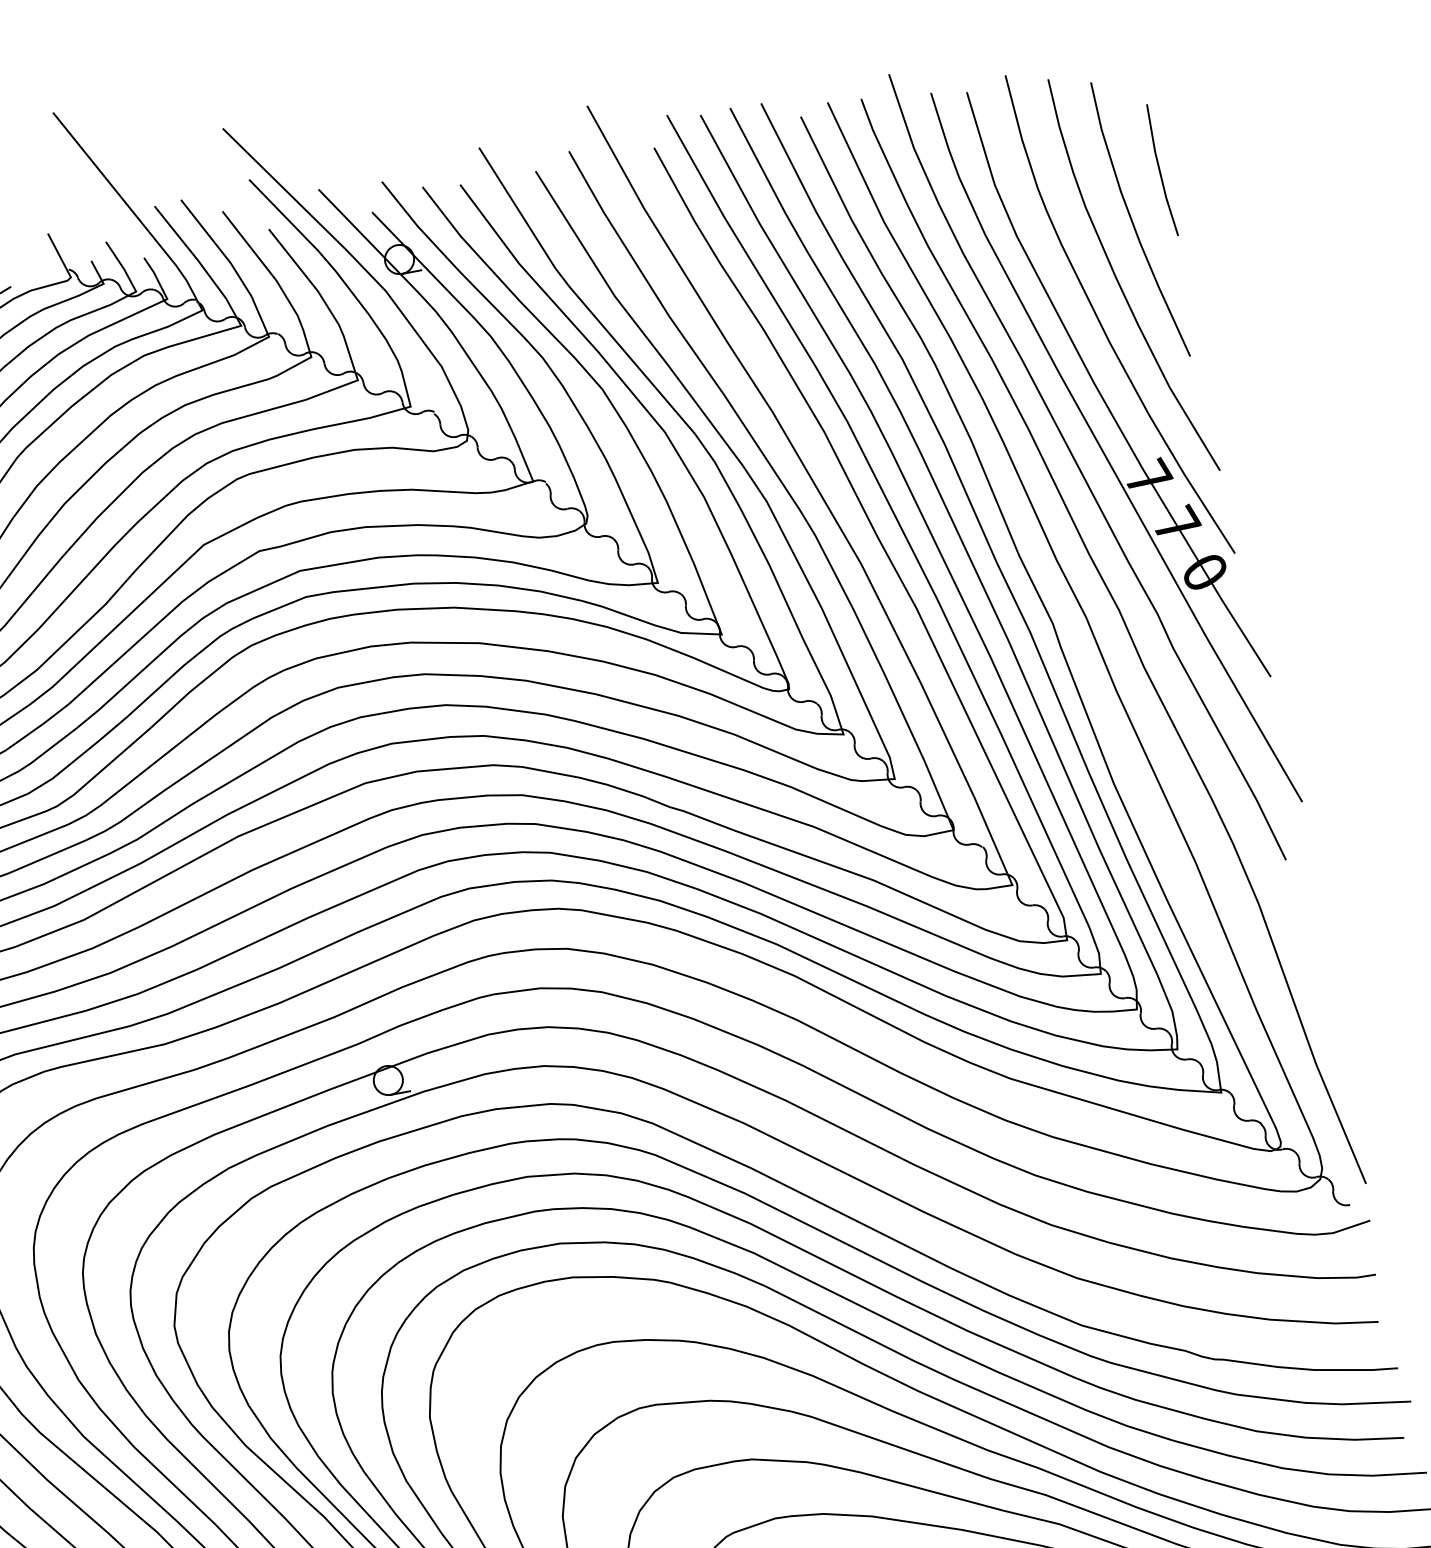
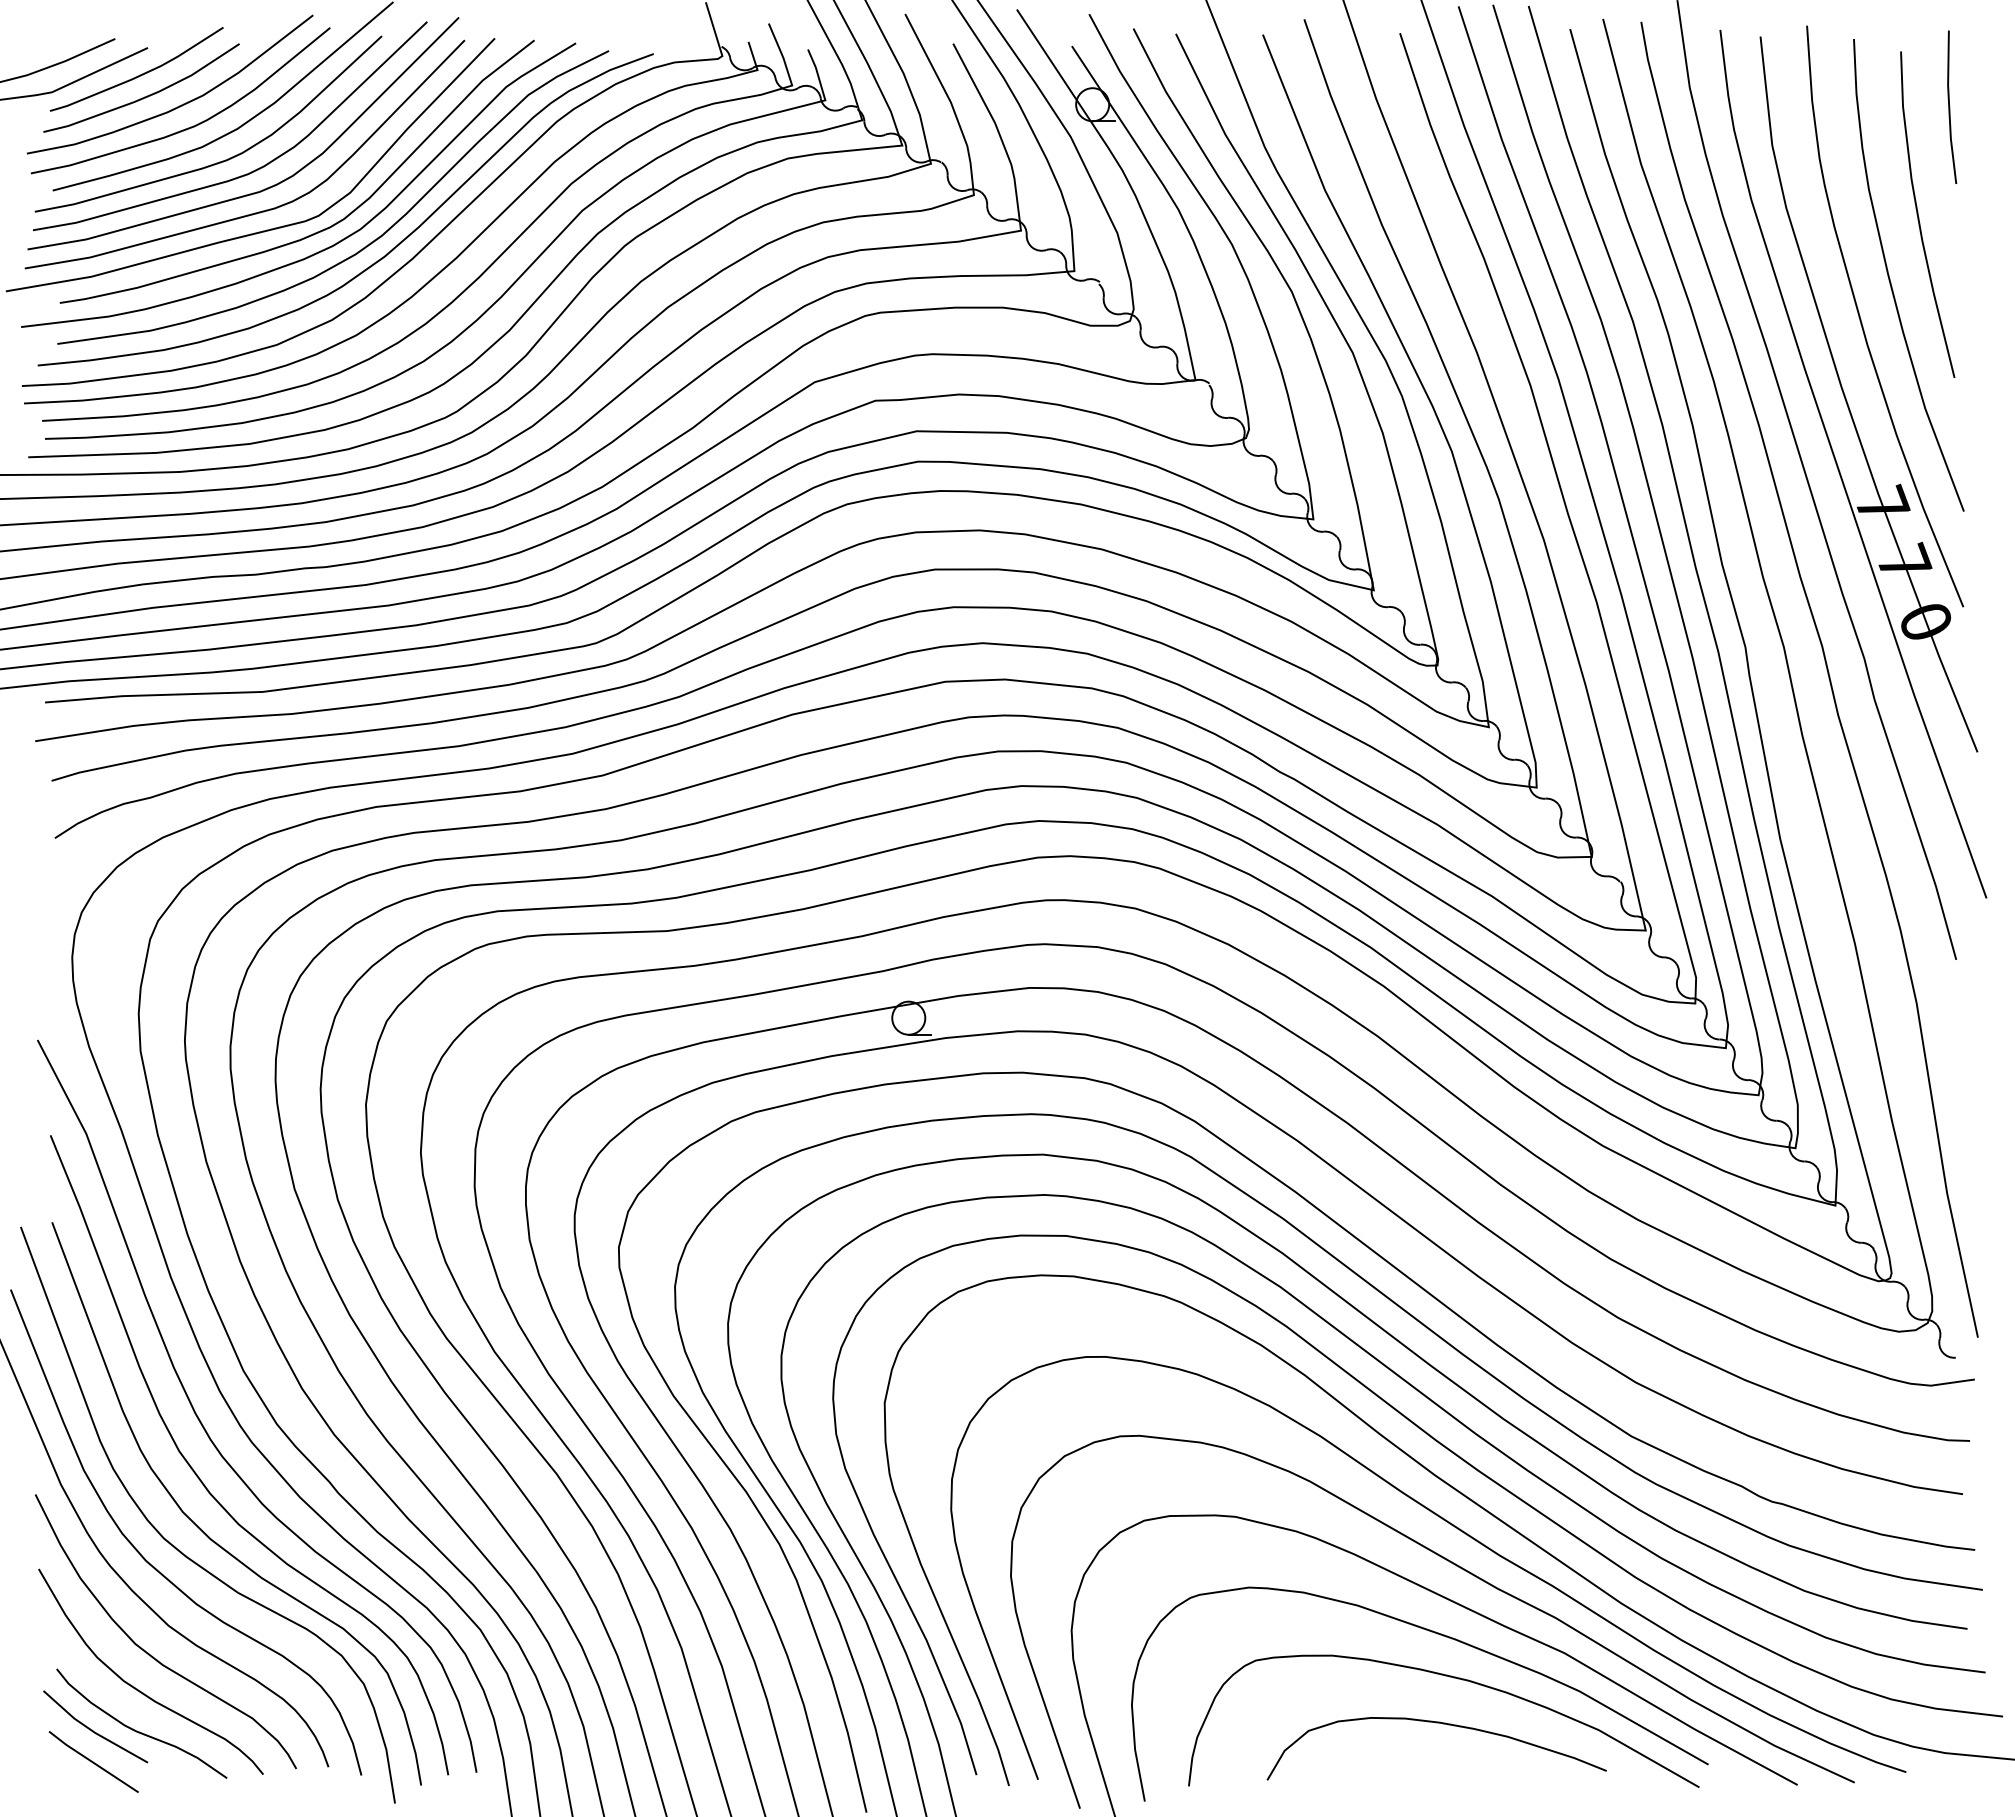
line: (1160, 169) -> (1950, 106), moved

